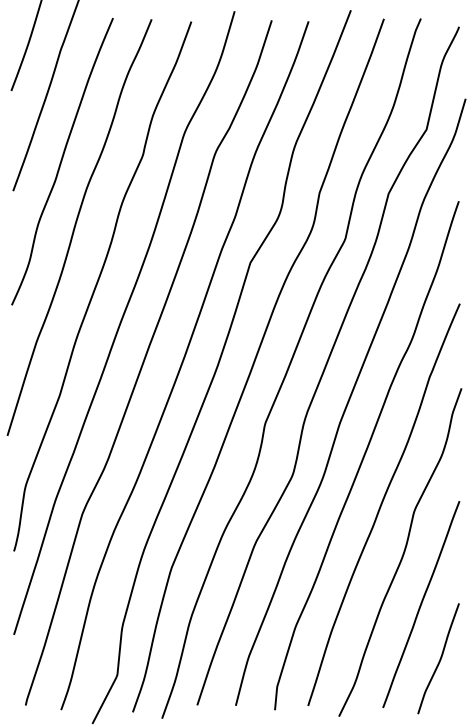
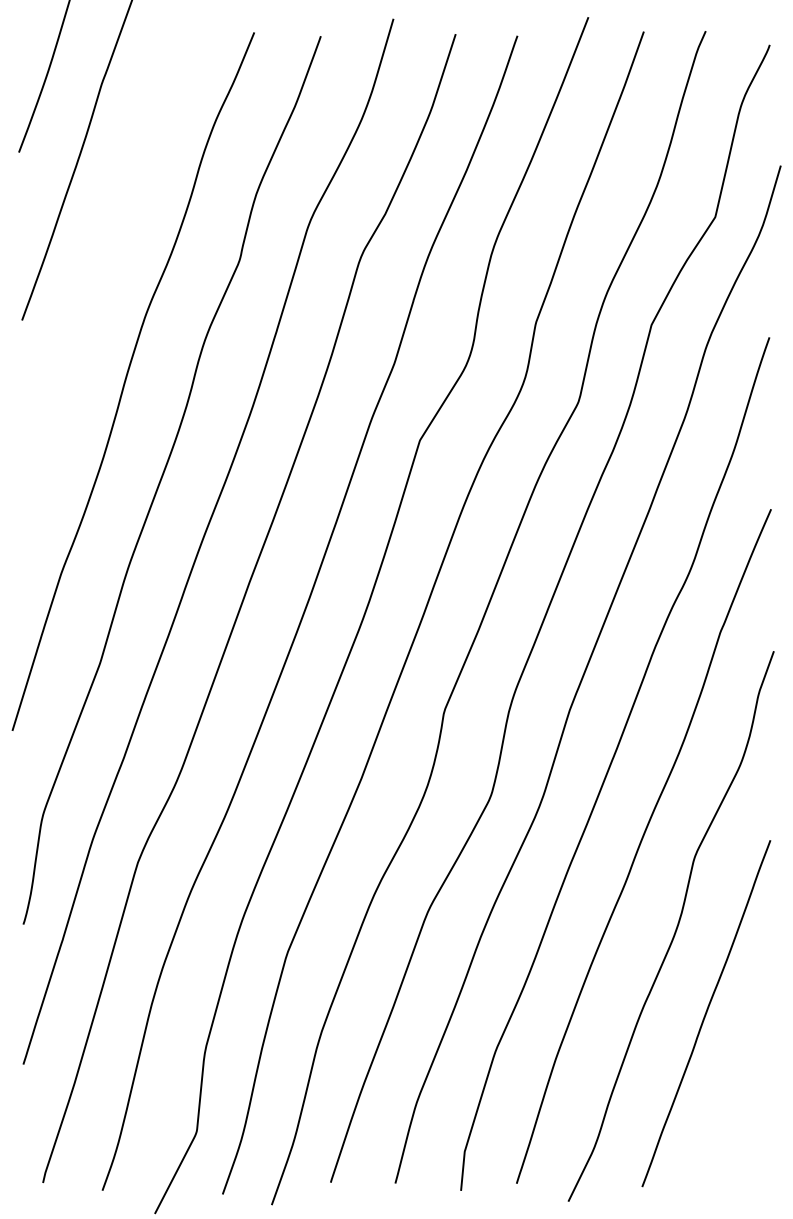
curve: (62, 161) -> (104, 270), removed
curve: (439, 659) -> (736, 1105), removed

